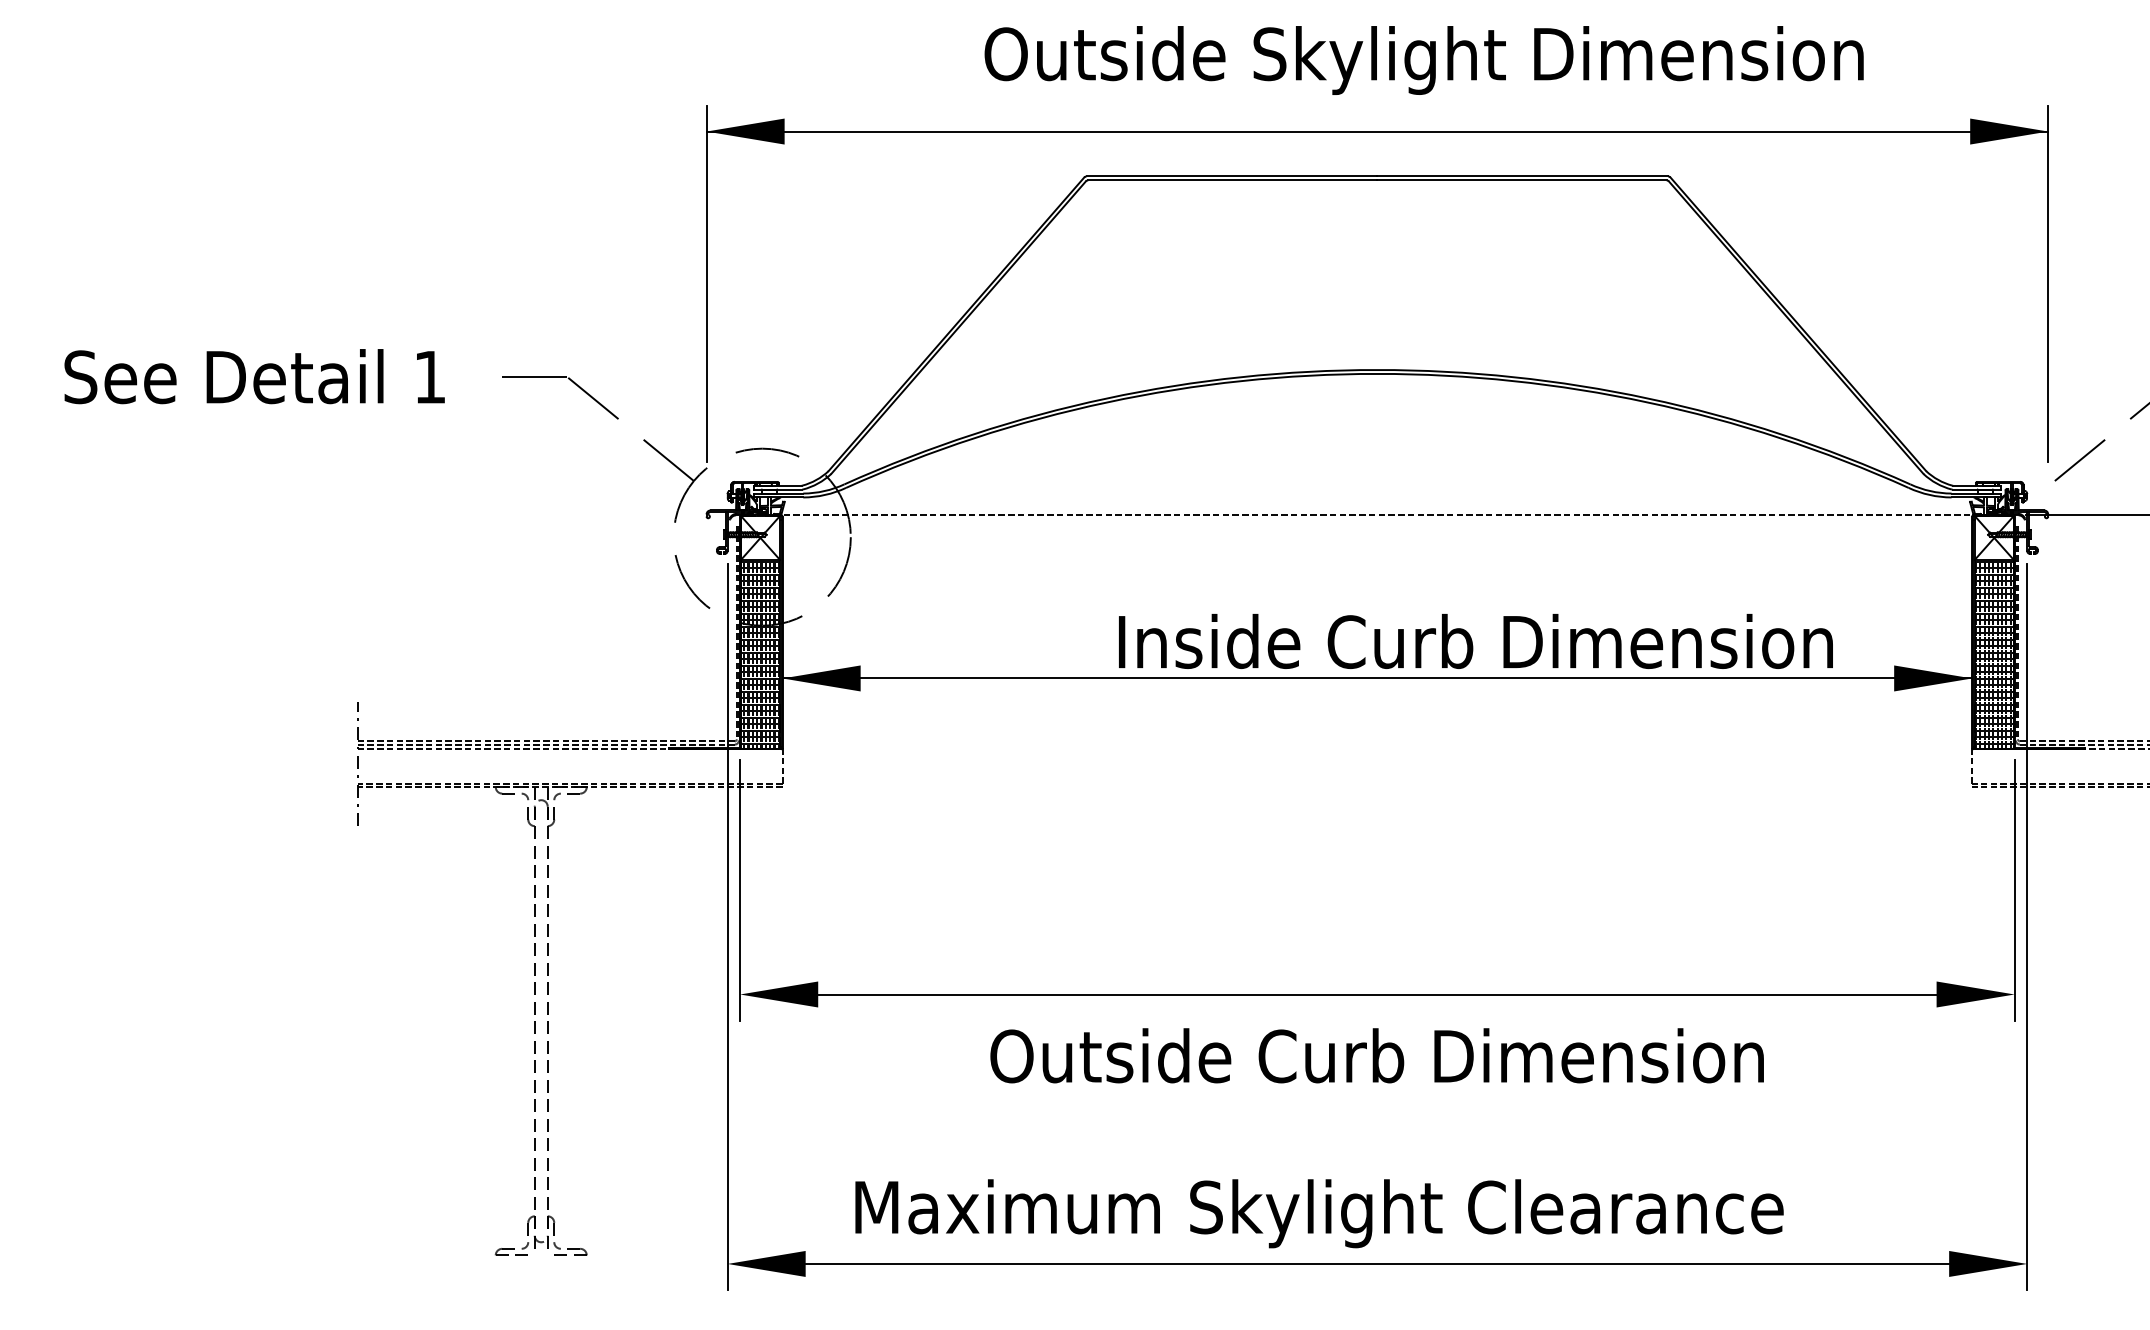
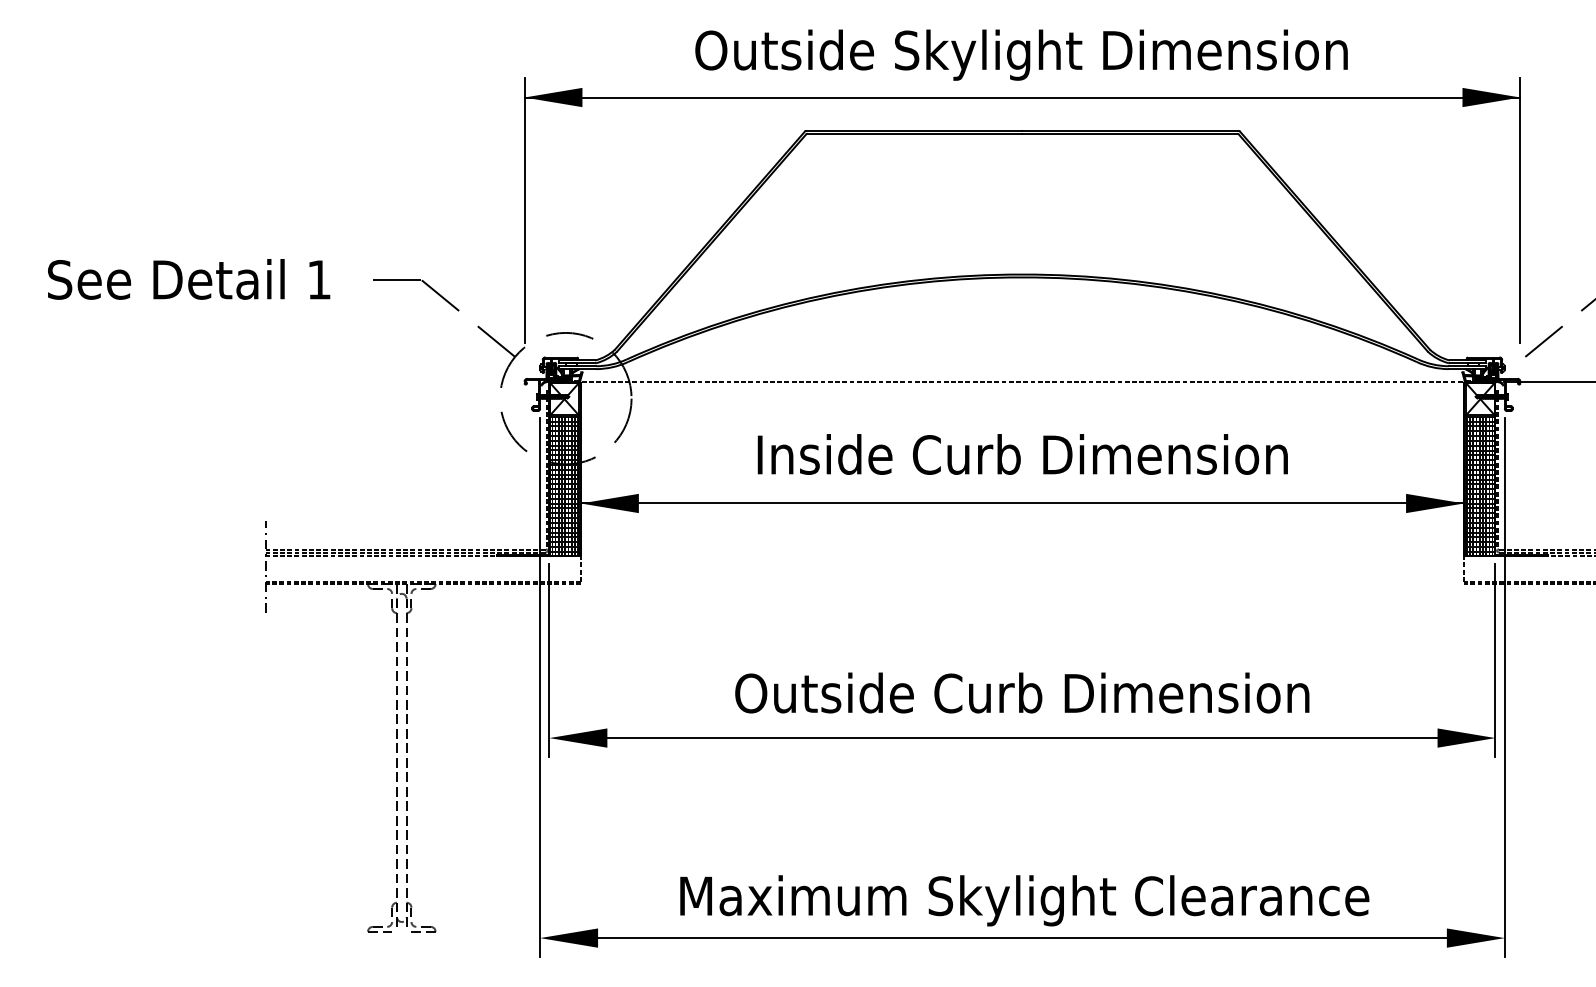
text: (1423, 60) -> (1021, 55), moved
text: (1475, 641) -> (1022, 454), moved
text: (1376, 1055) -> (1021, 692), moved
text: (1319, 1213) -> (1024, 900), moved

